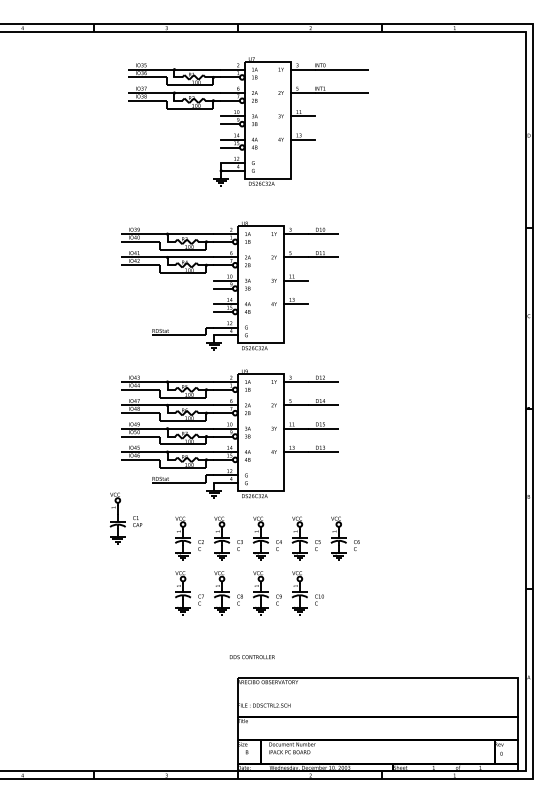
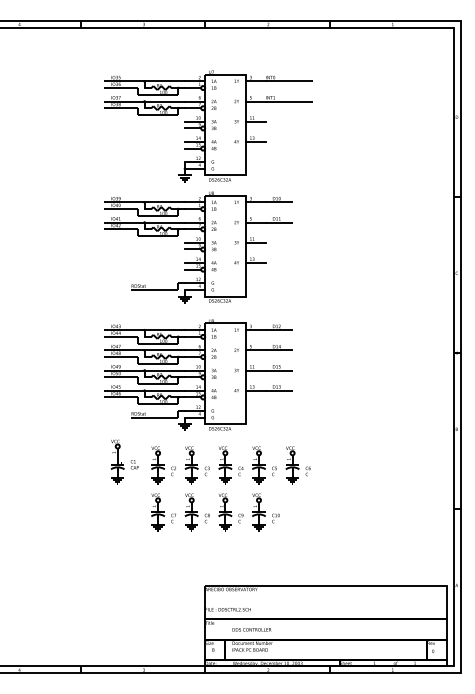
part: (248, 121) -> (208, 126), moved
part: (125, 517) -> (124, 461), moved
text: (251, 656) -> (251, 629), moved

